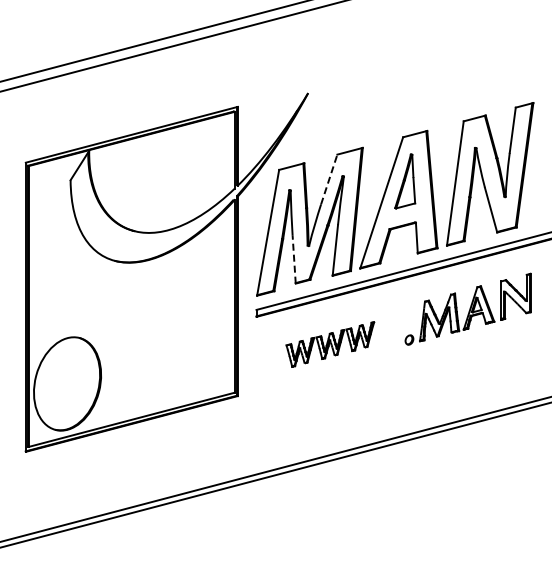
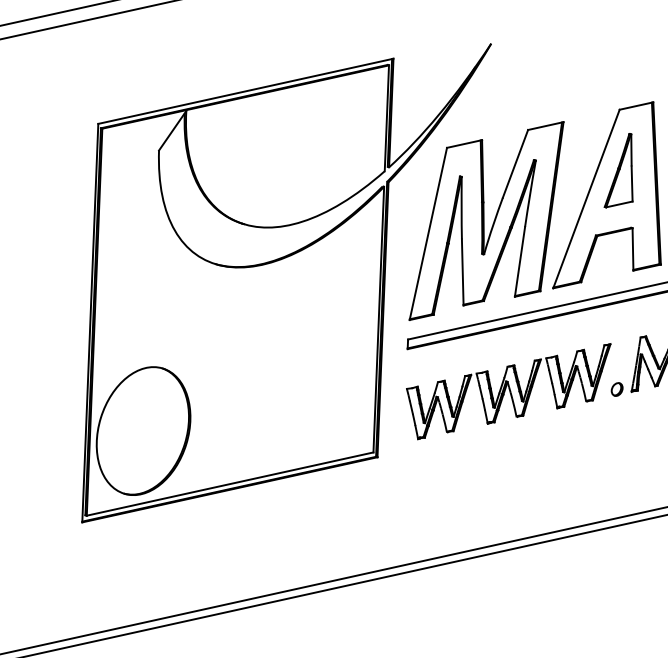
line: (329, 179) -> (515, 163), dashed -> solid
line: (294, 259) -> (463, 272), dashed -> solid
part: (330, 344) -> (508, 391), size x1.67

